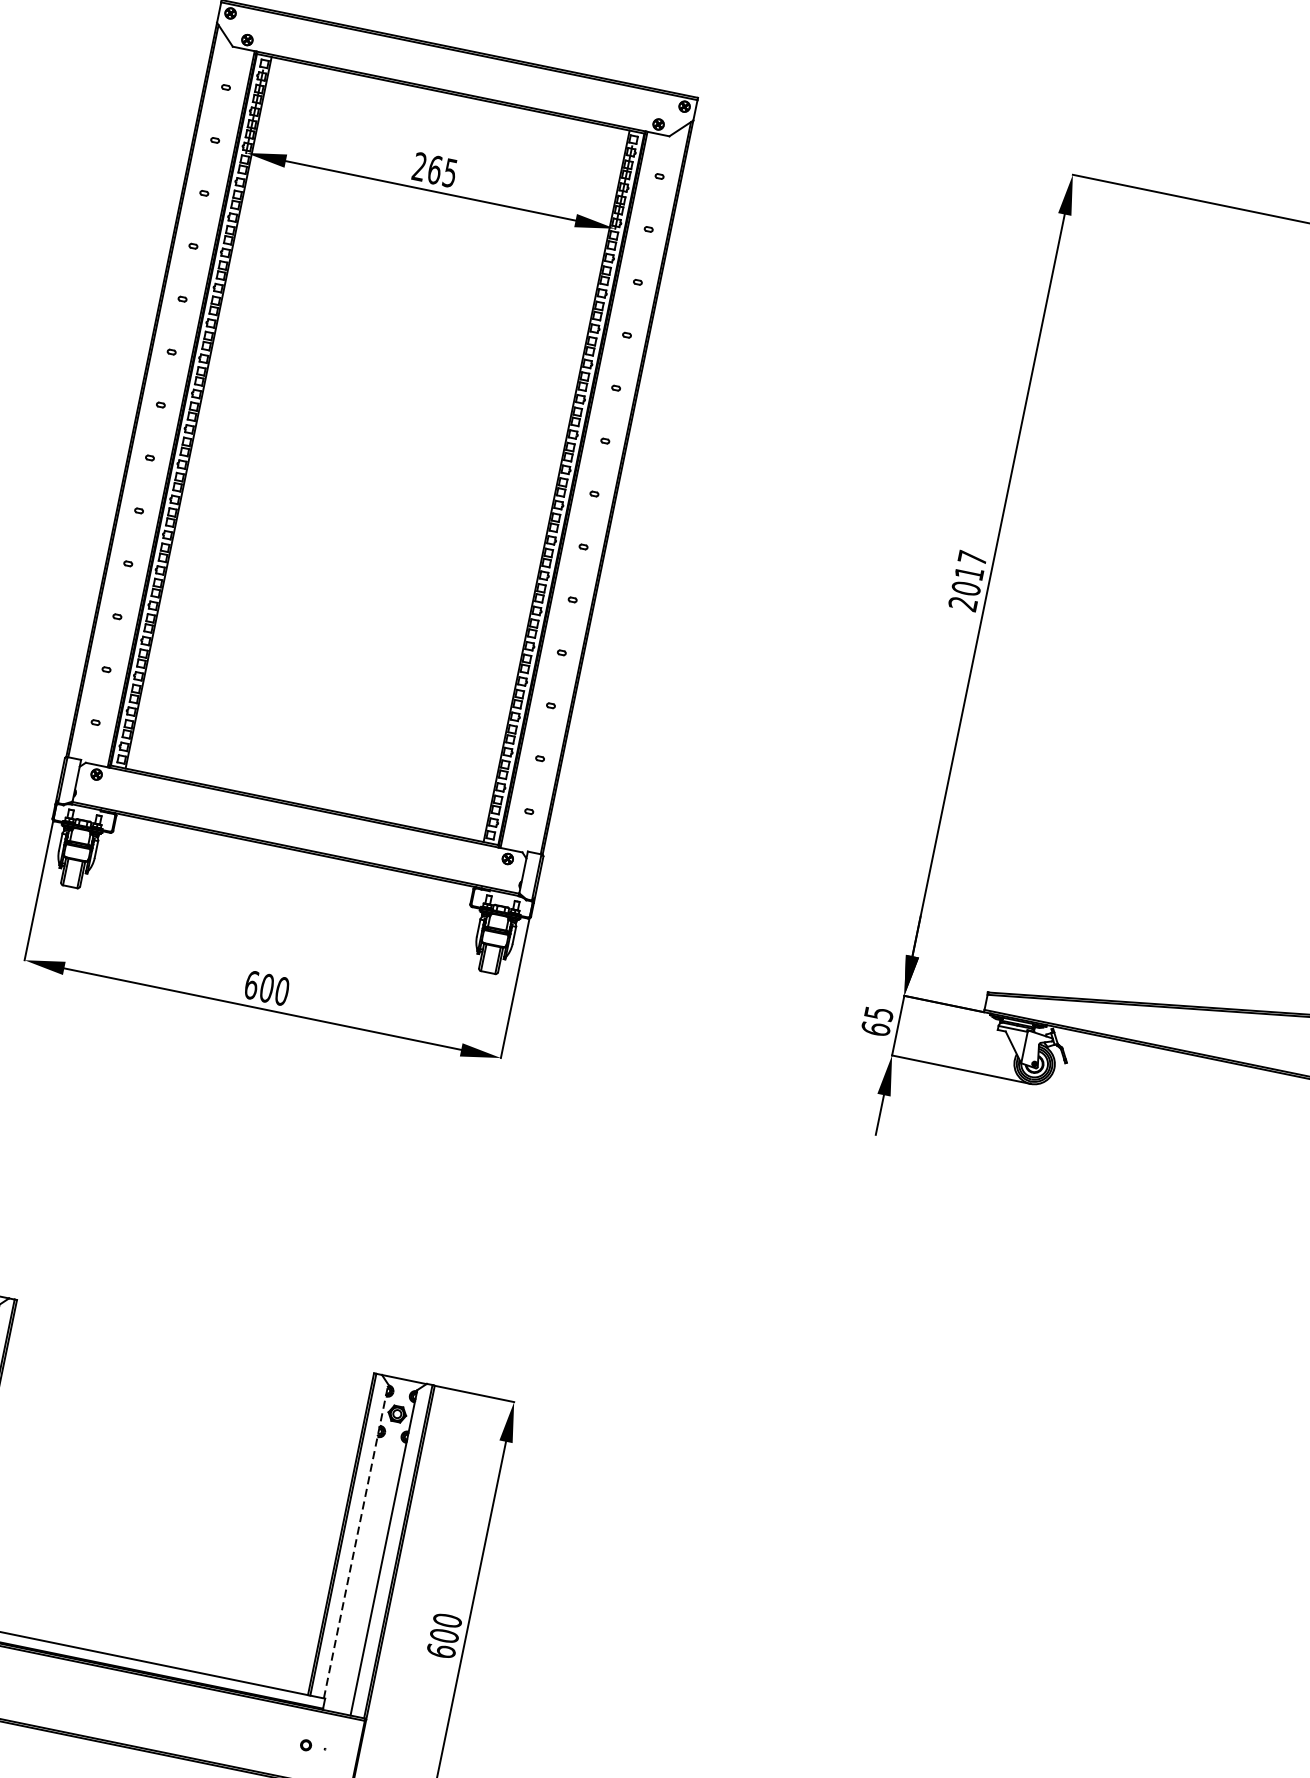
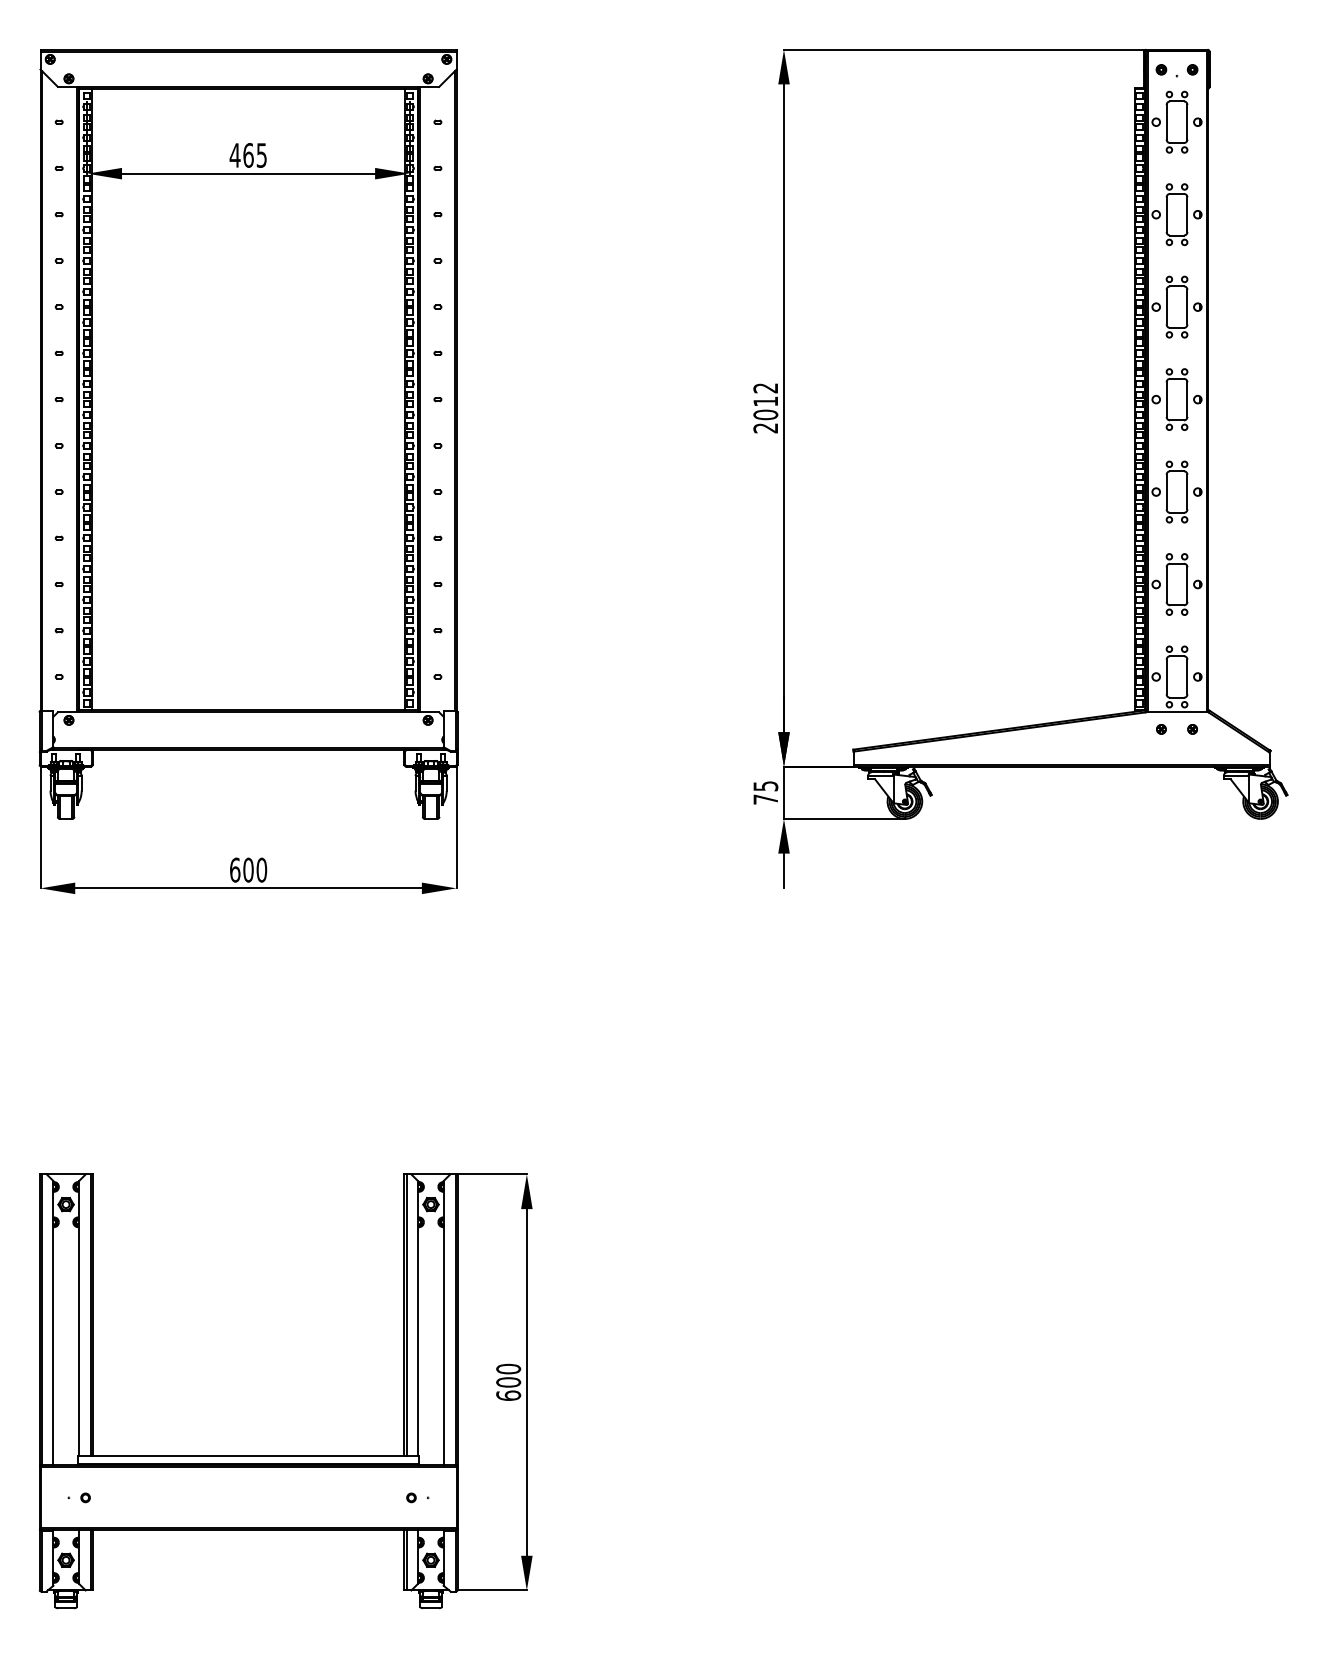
text: (418, 166) -> (234, 155), 265 -> 465
text: (972, 558) -> (765, 388), 2017 -> 2012
text: (875, 1028) -> (765, 799), 65 -> 75
line: (356, 1540) -> (418, 1317), dashed -> solid

